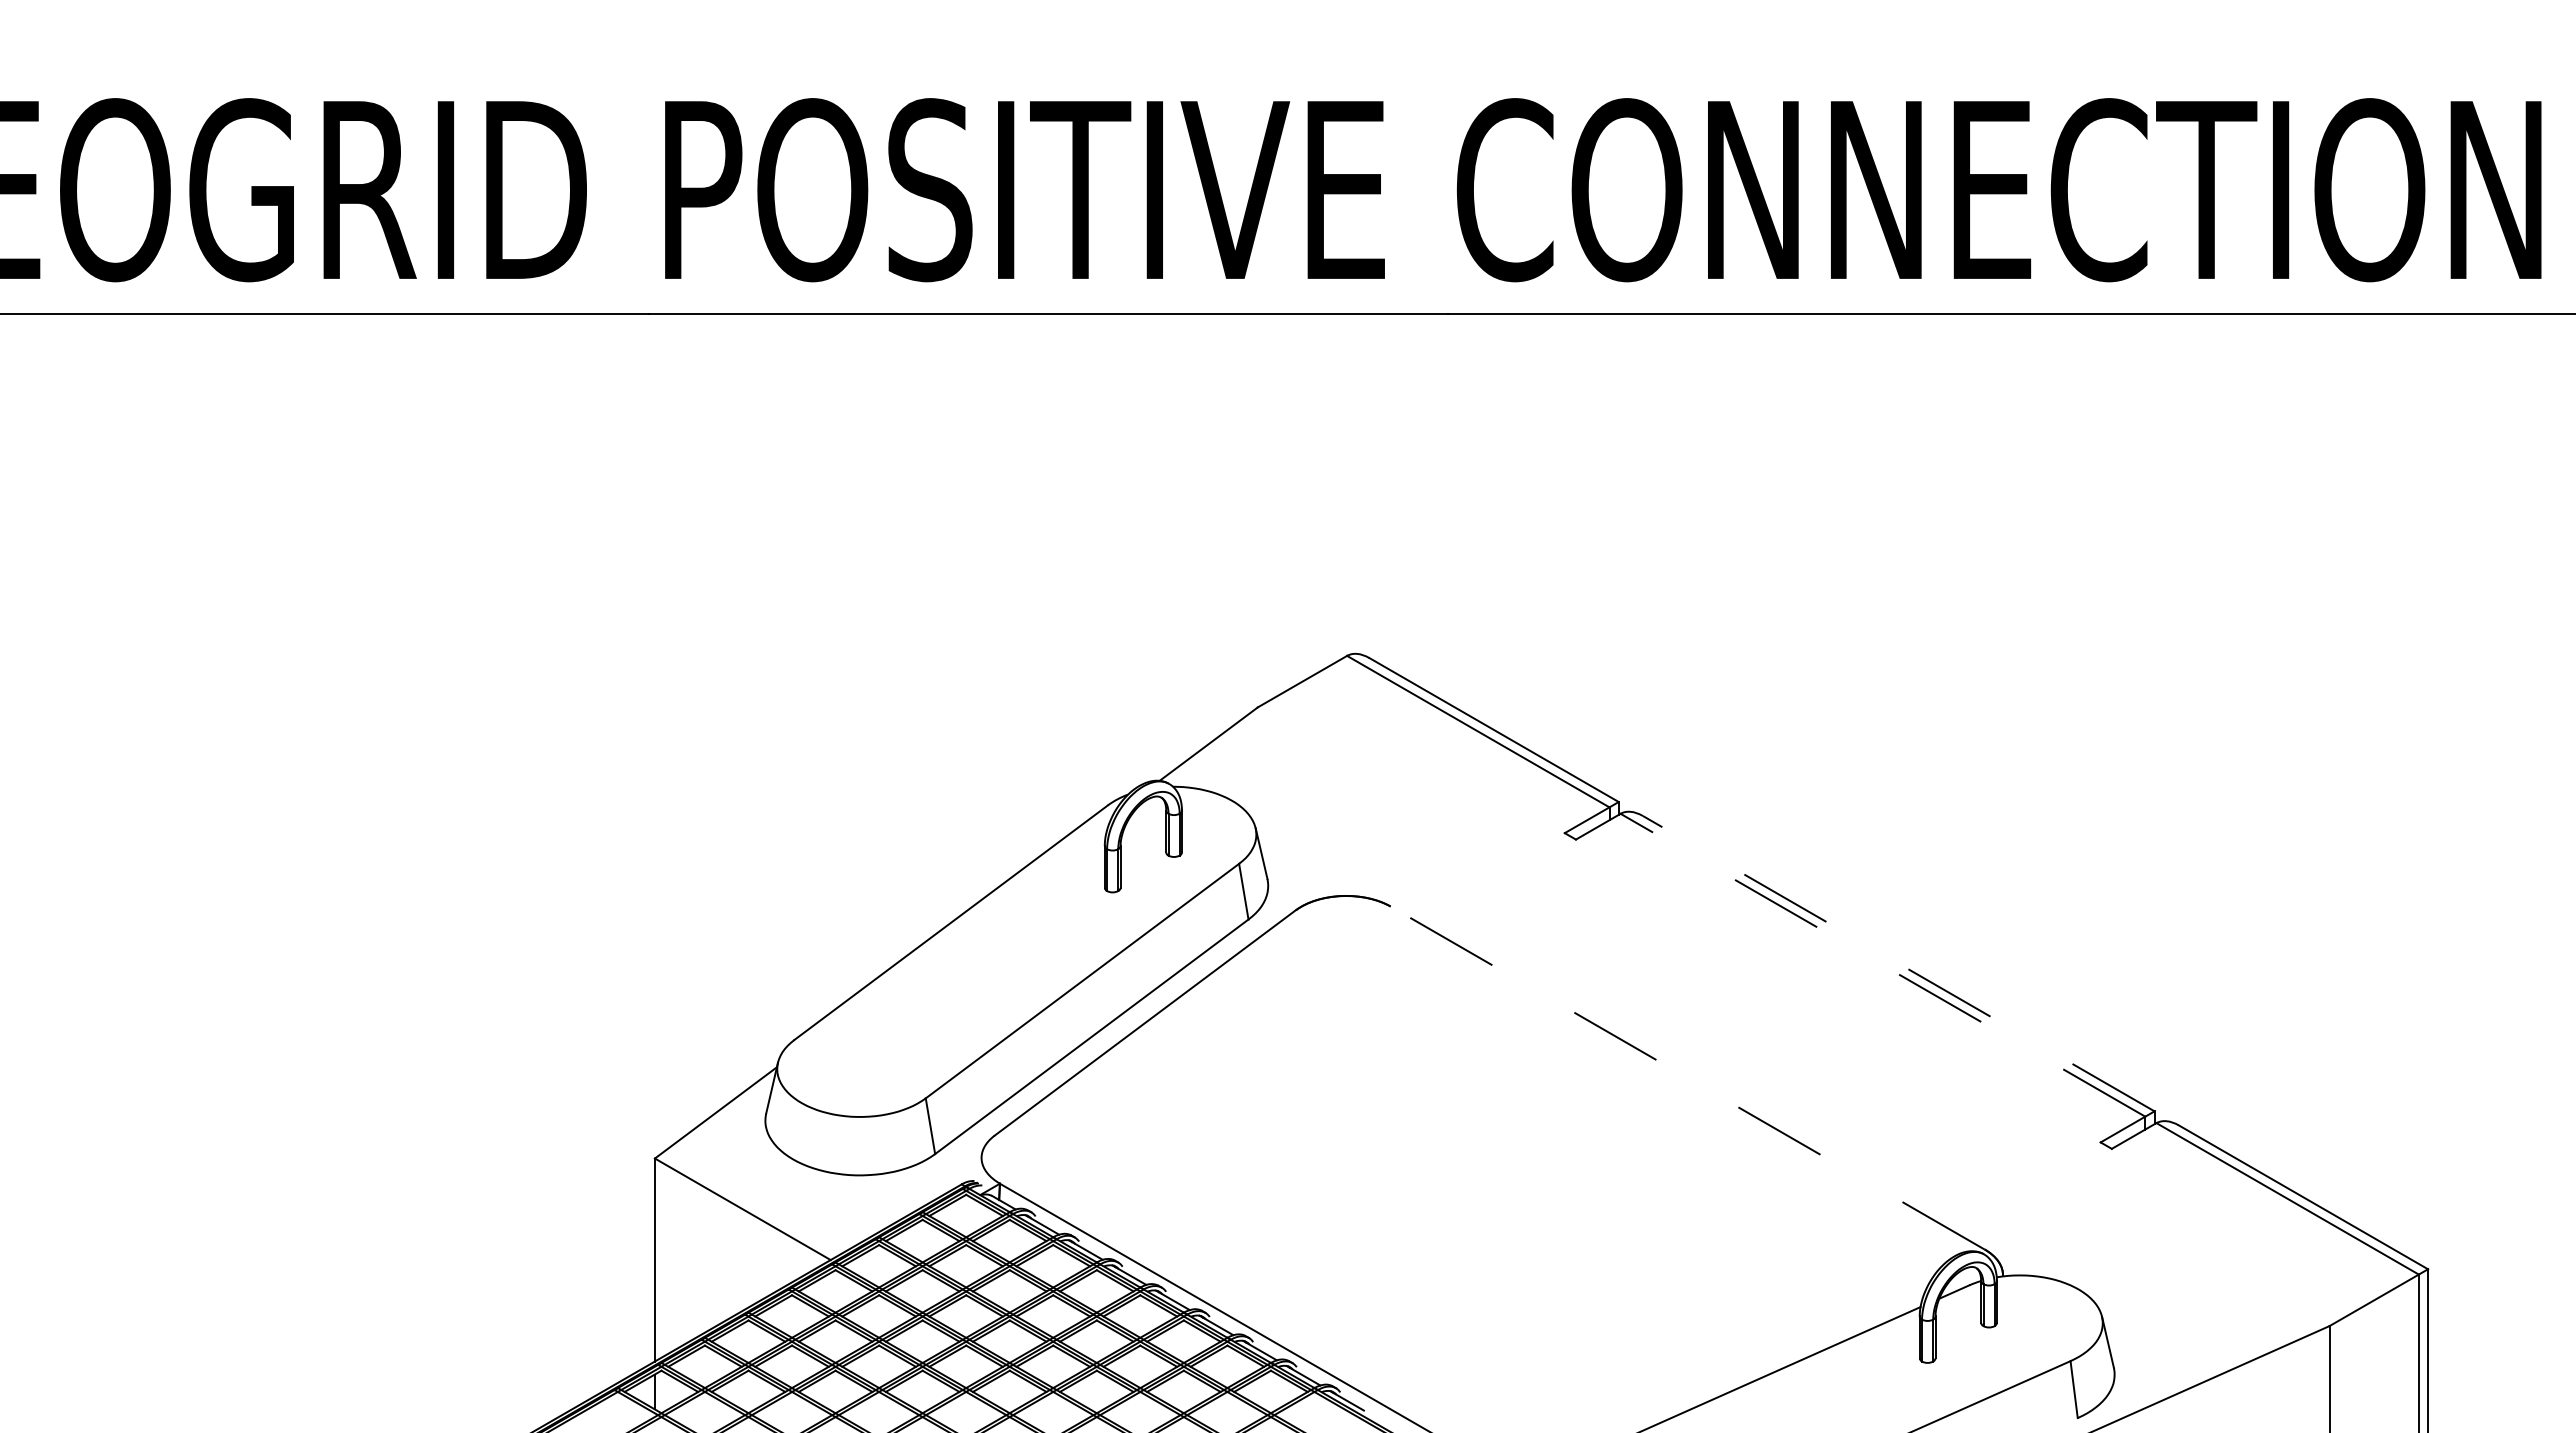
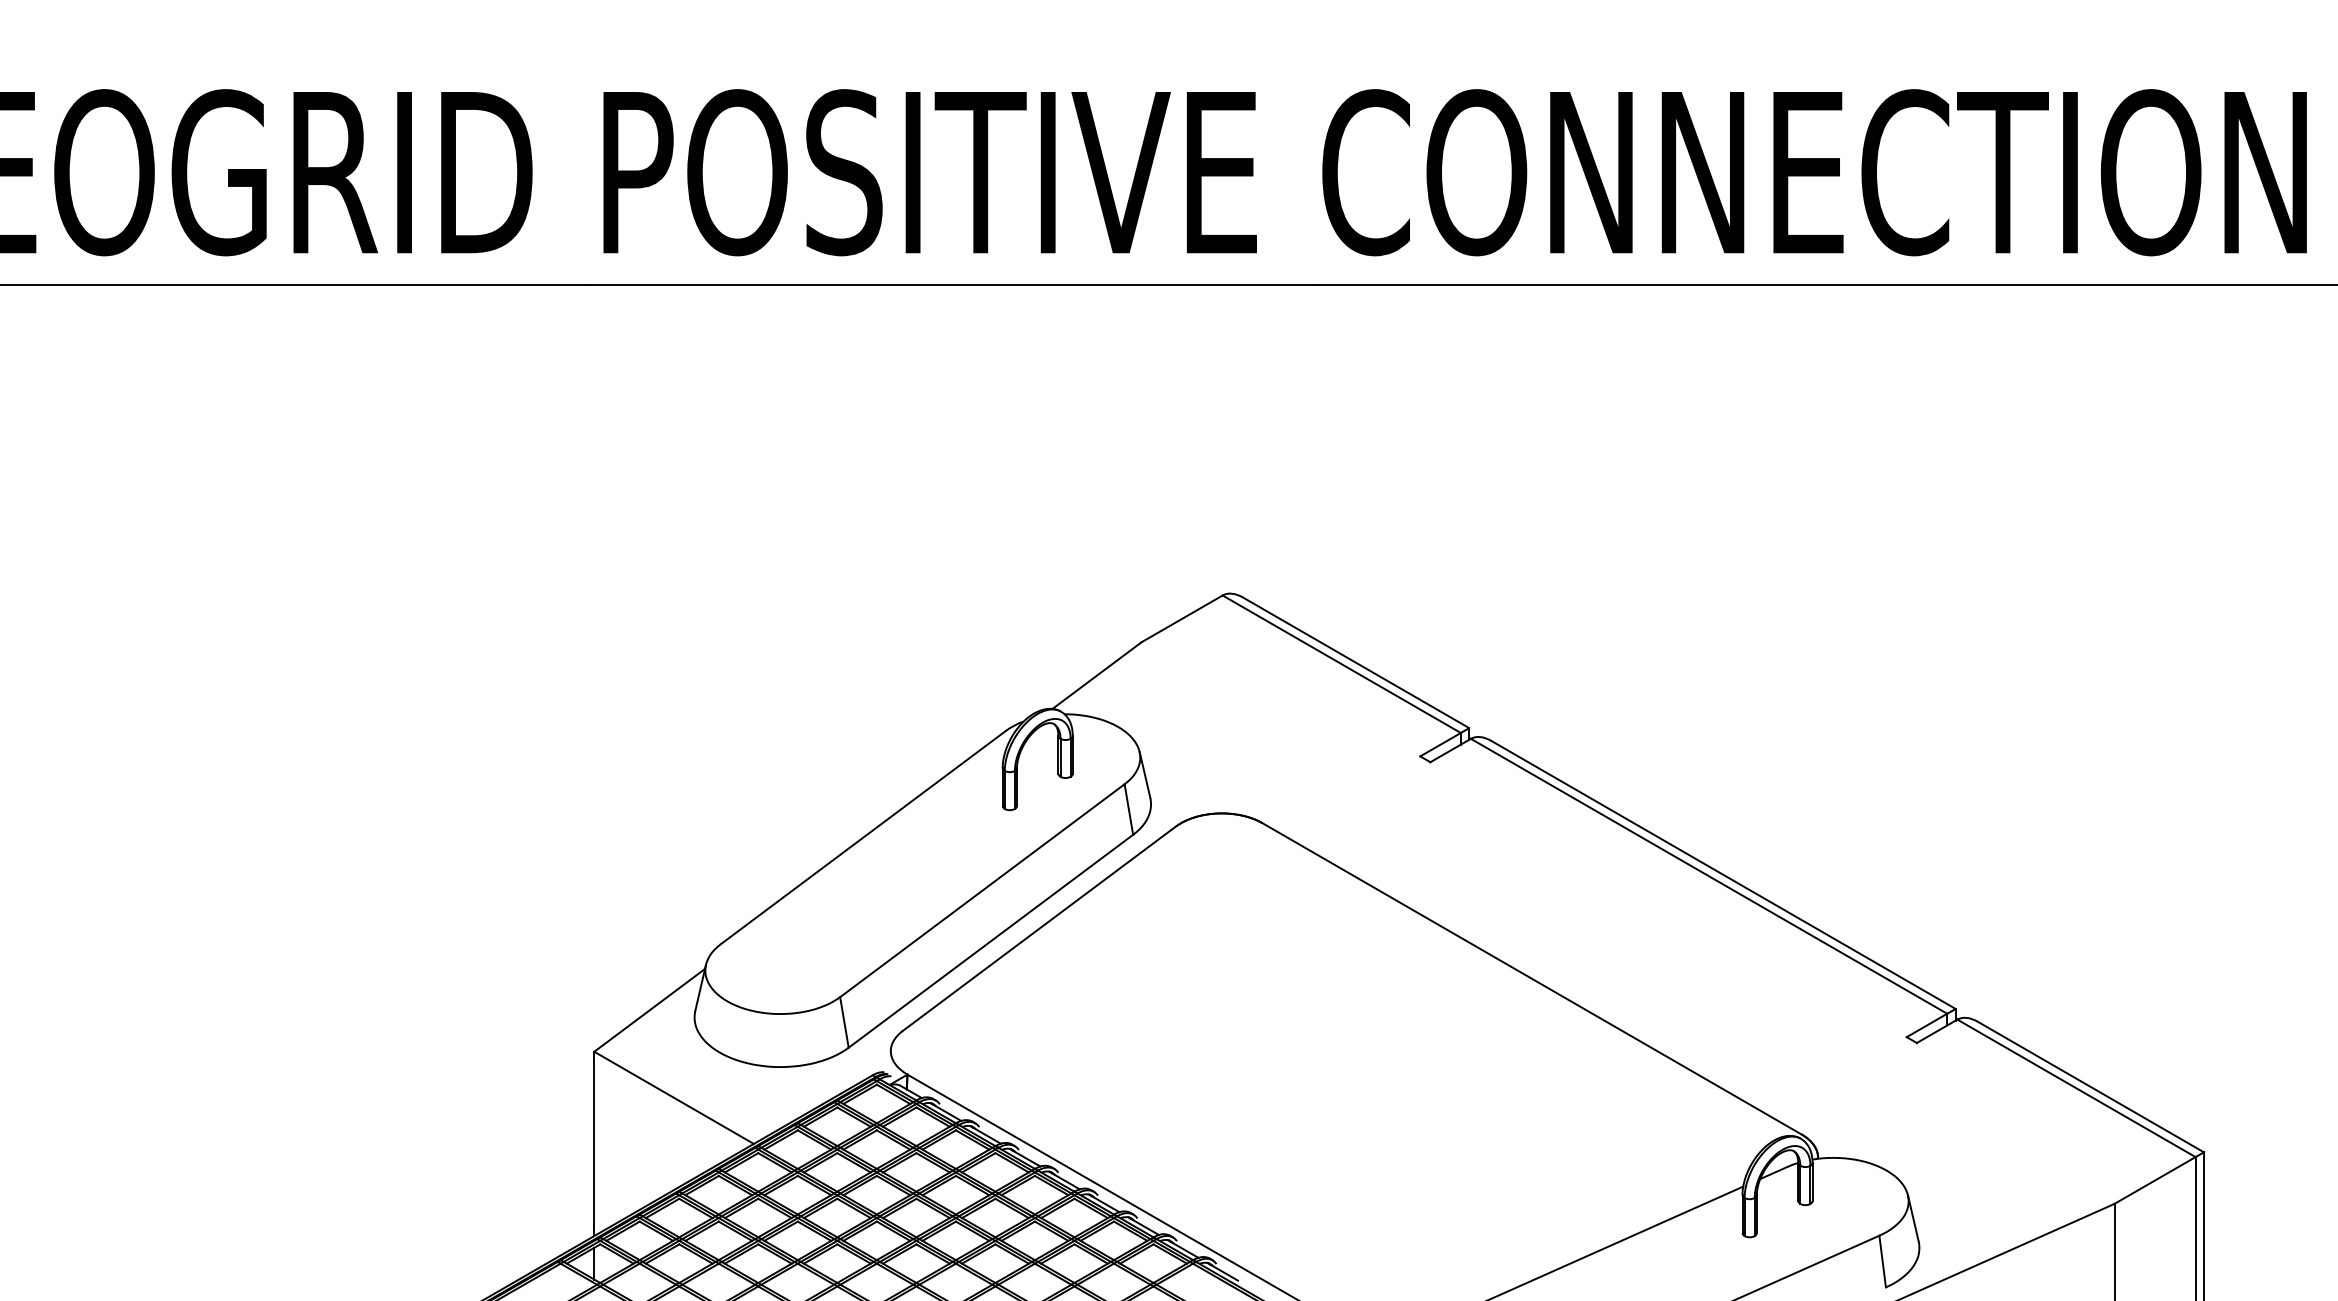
line: (1898, 963) -> (1723, 874), dashed -> solid
line: (1882, 965) -> (1708, 876), dashed -> solid
line: (1687, 1078) -> (1531, 979), dashed -> solid

